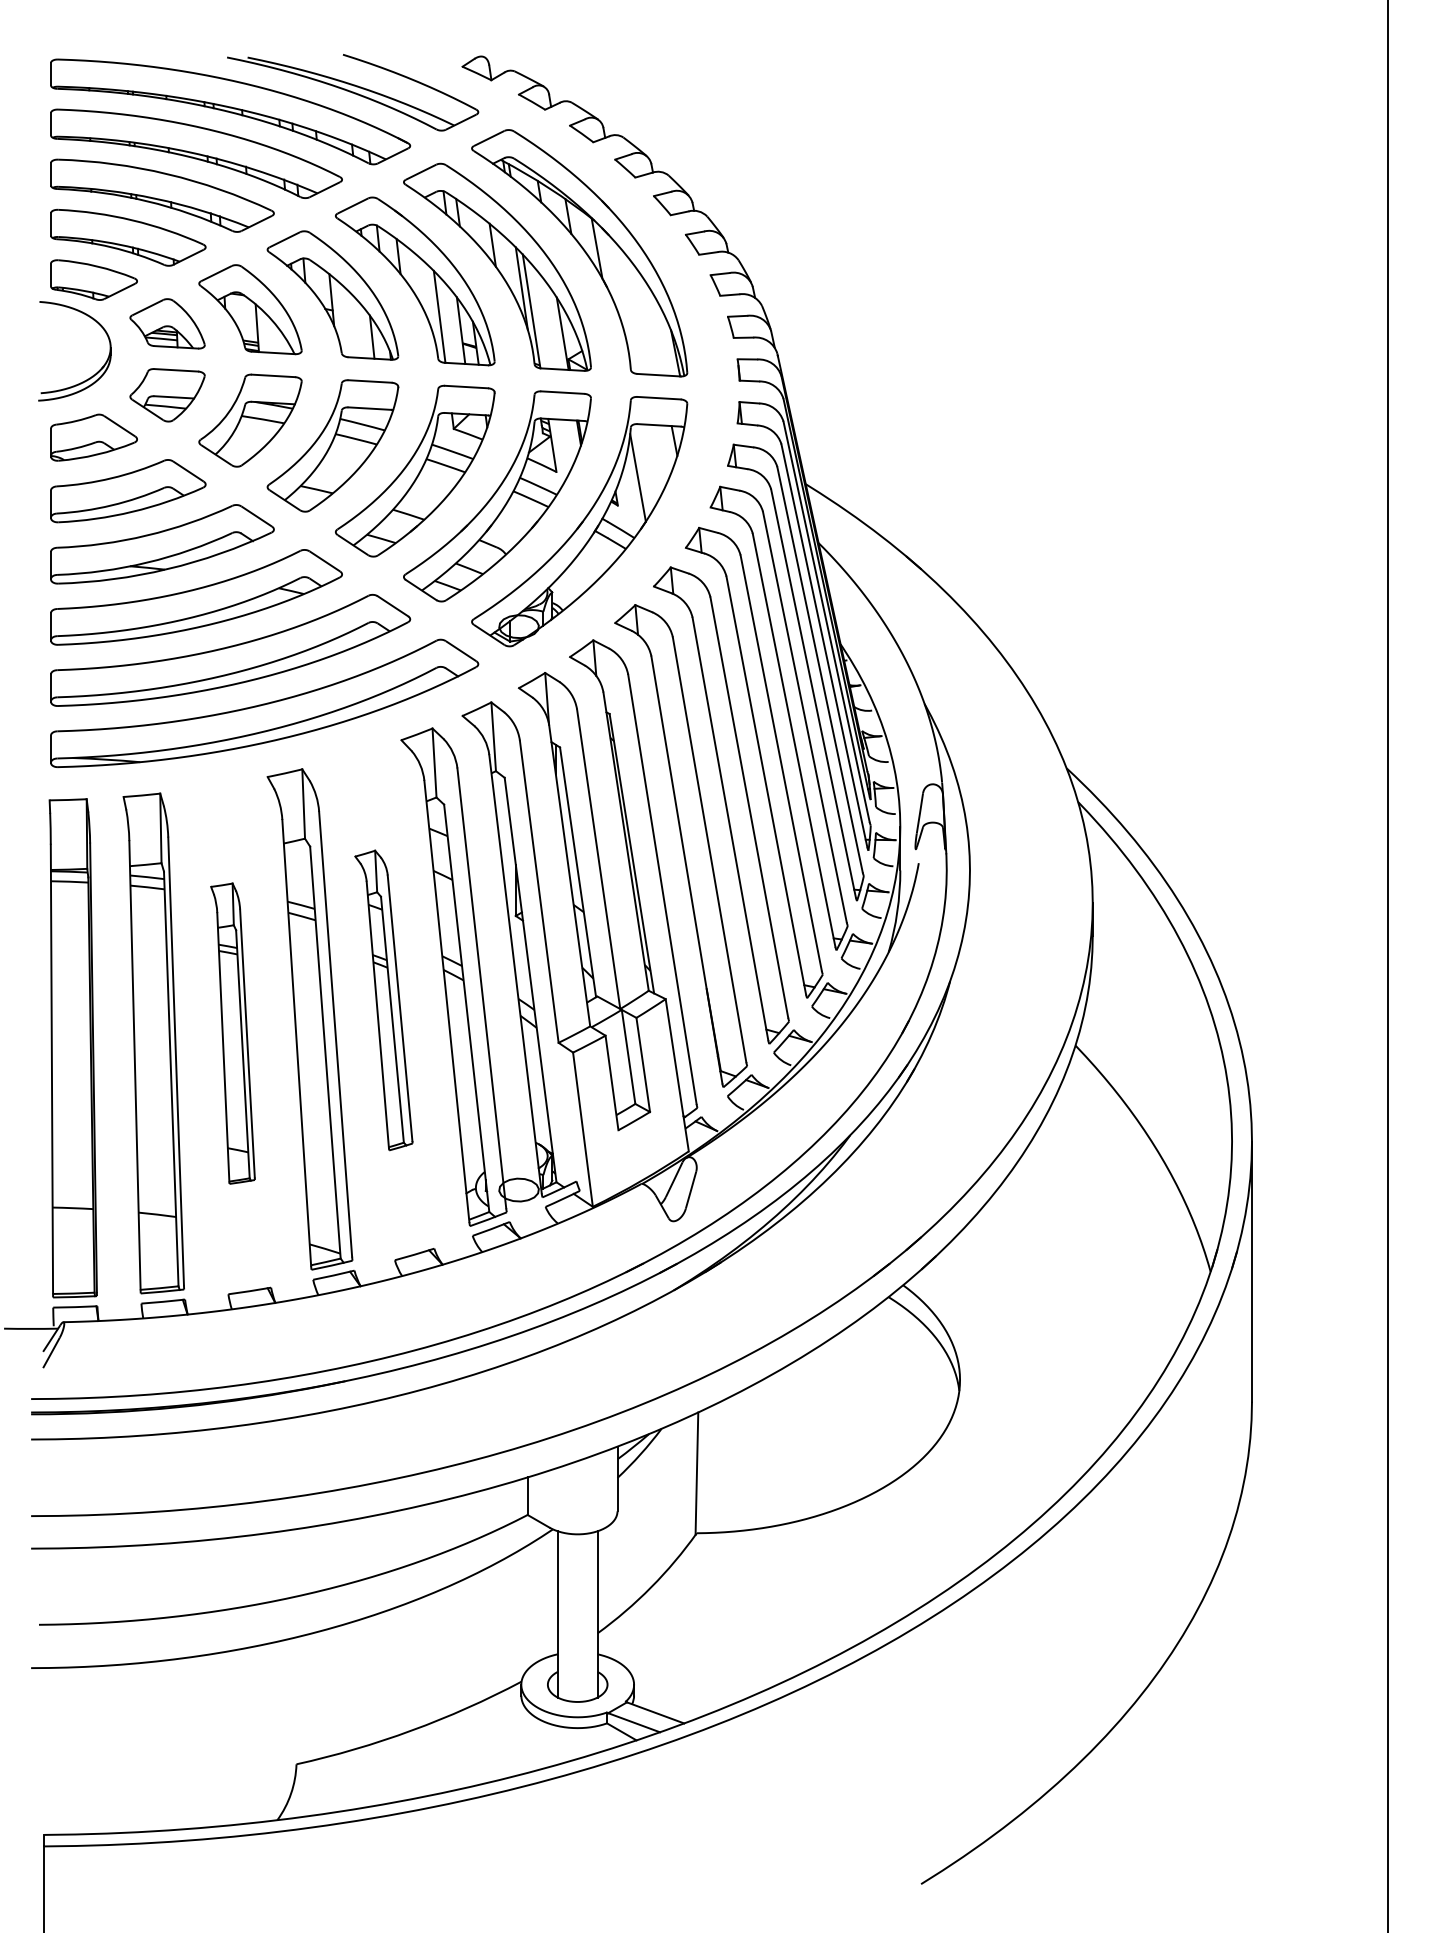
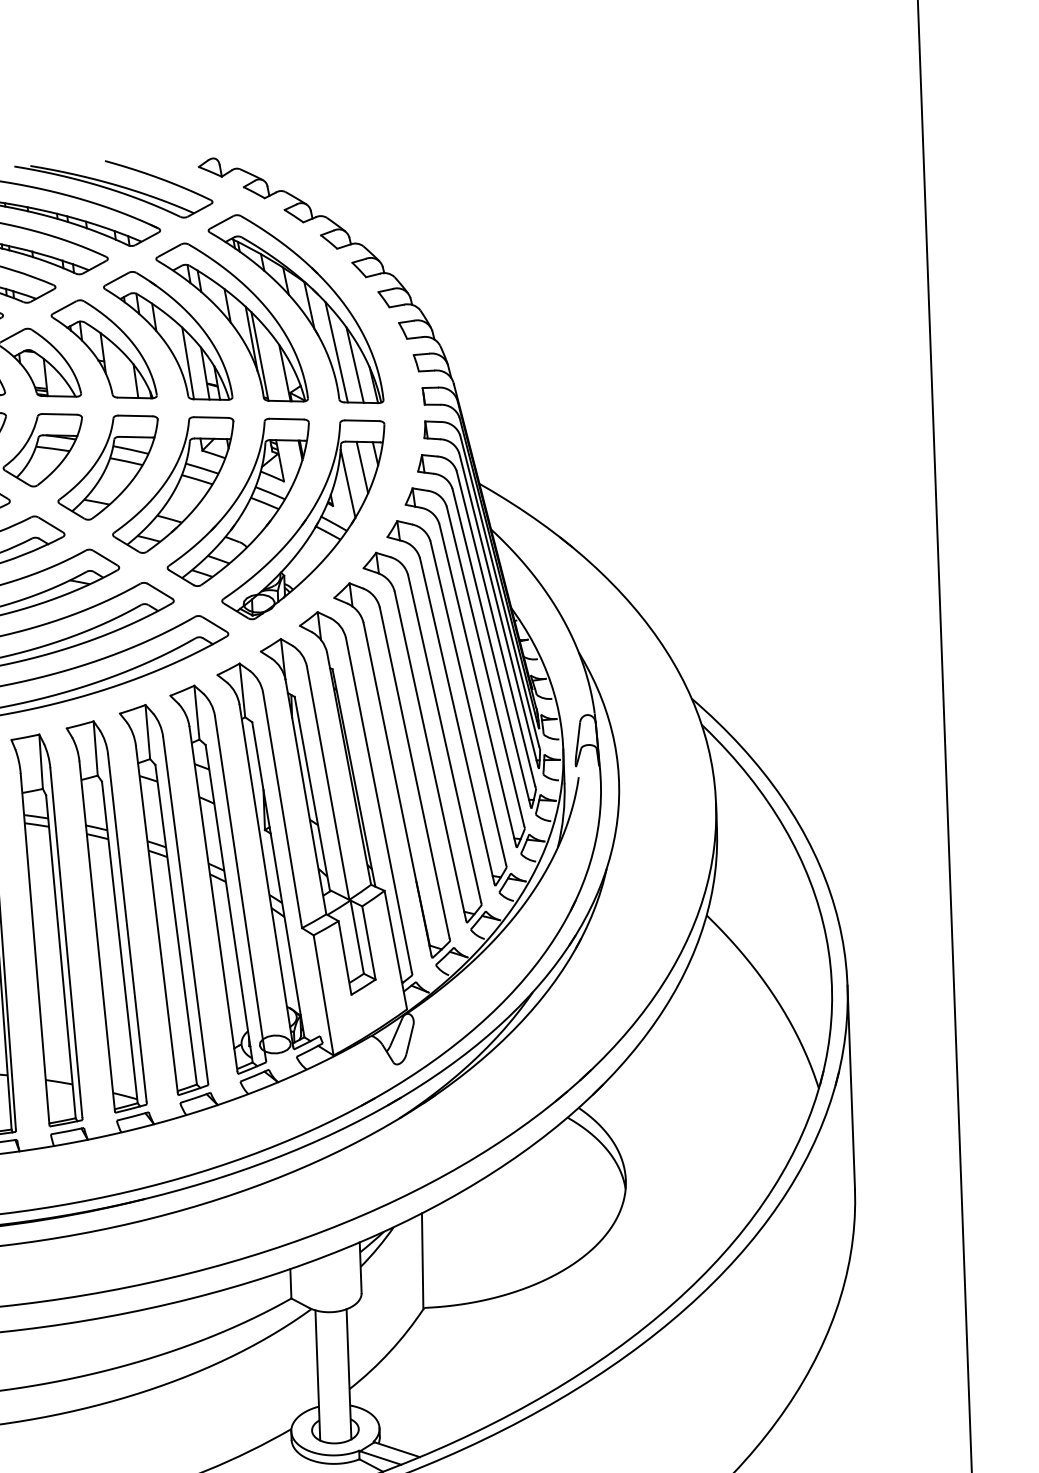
line: (629, 309) -> (336, 352), added
line: (652, 326) -> (354, 364), added
line: (657, 457) -> (362, 467), added
part: (383, 1000) -> (163, 900), size x1.67
part: (232, 1033) -> (46, 930), size x1.67

